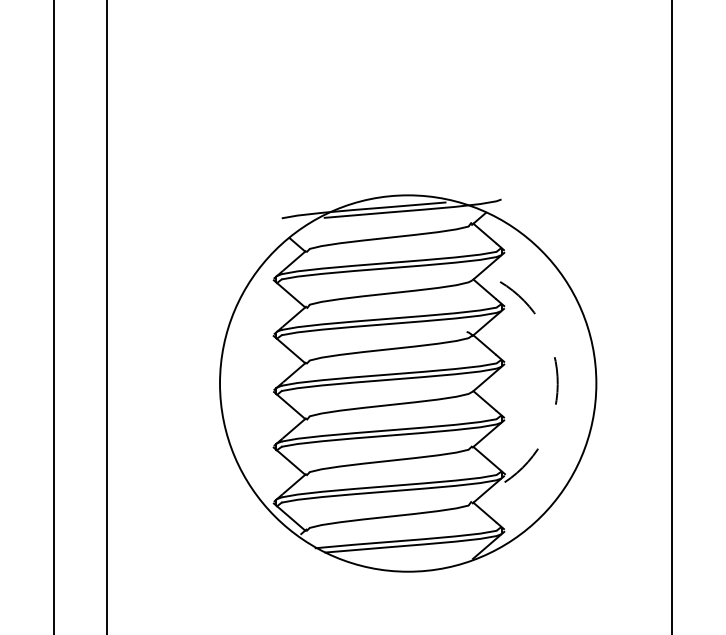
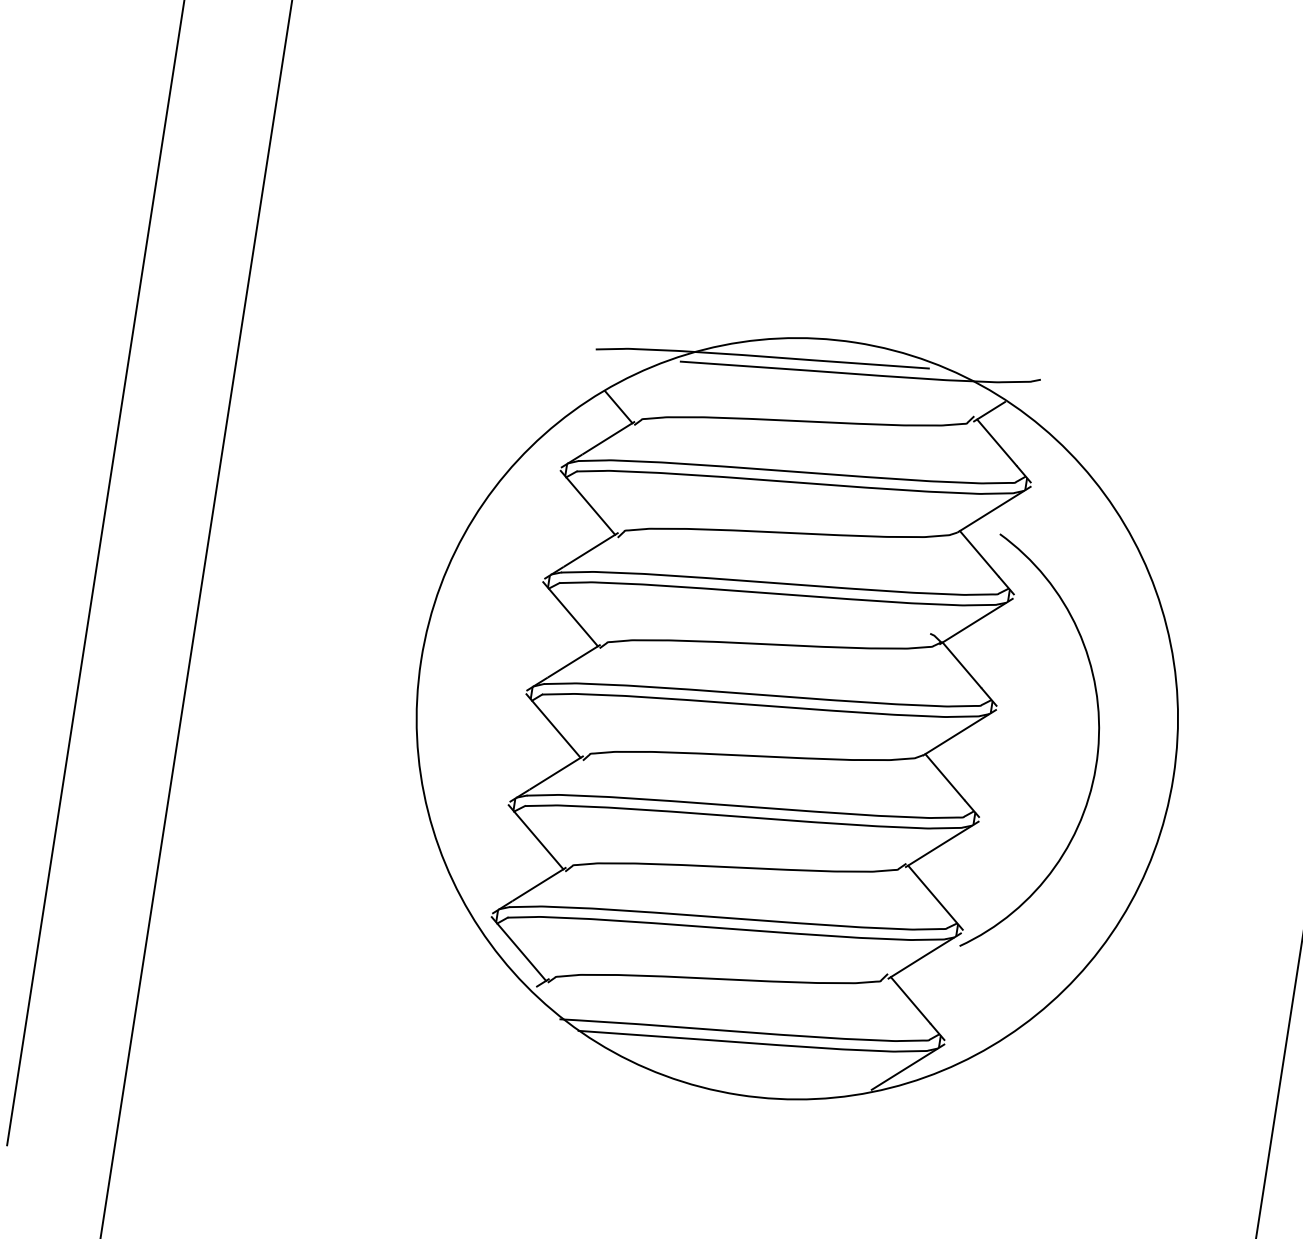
arc: (557, 376) -> (1097, 750), dashed -> solid

